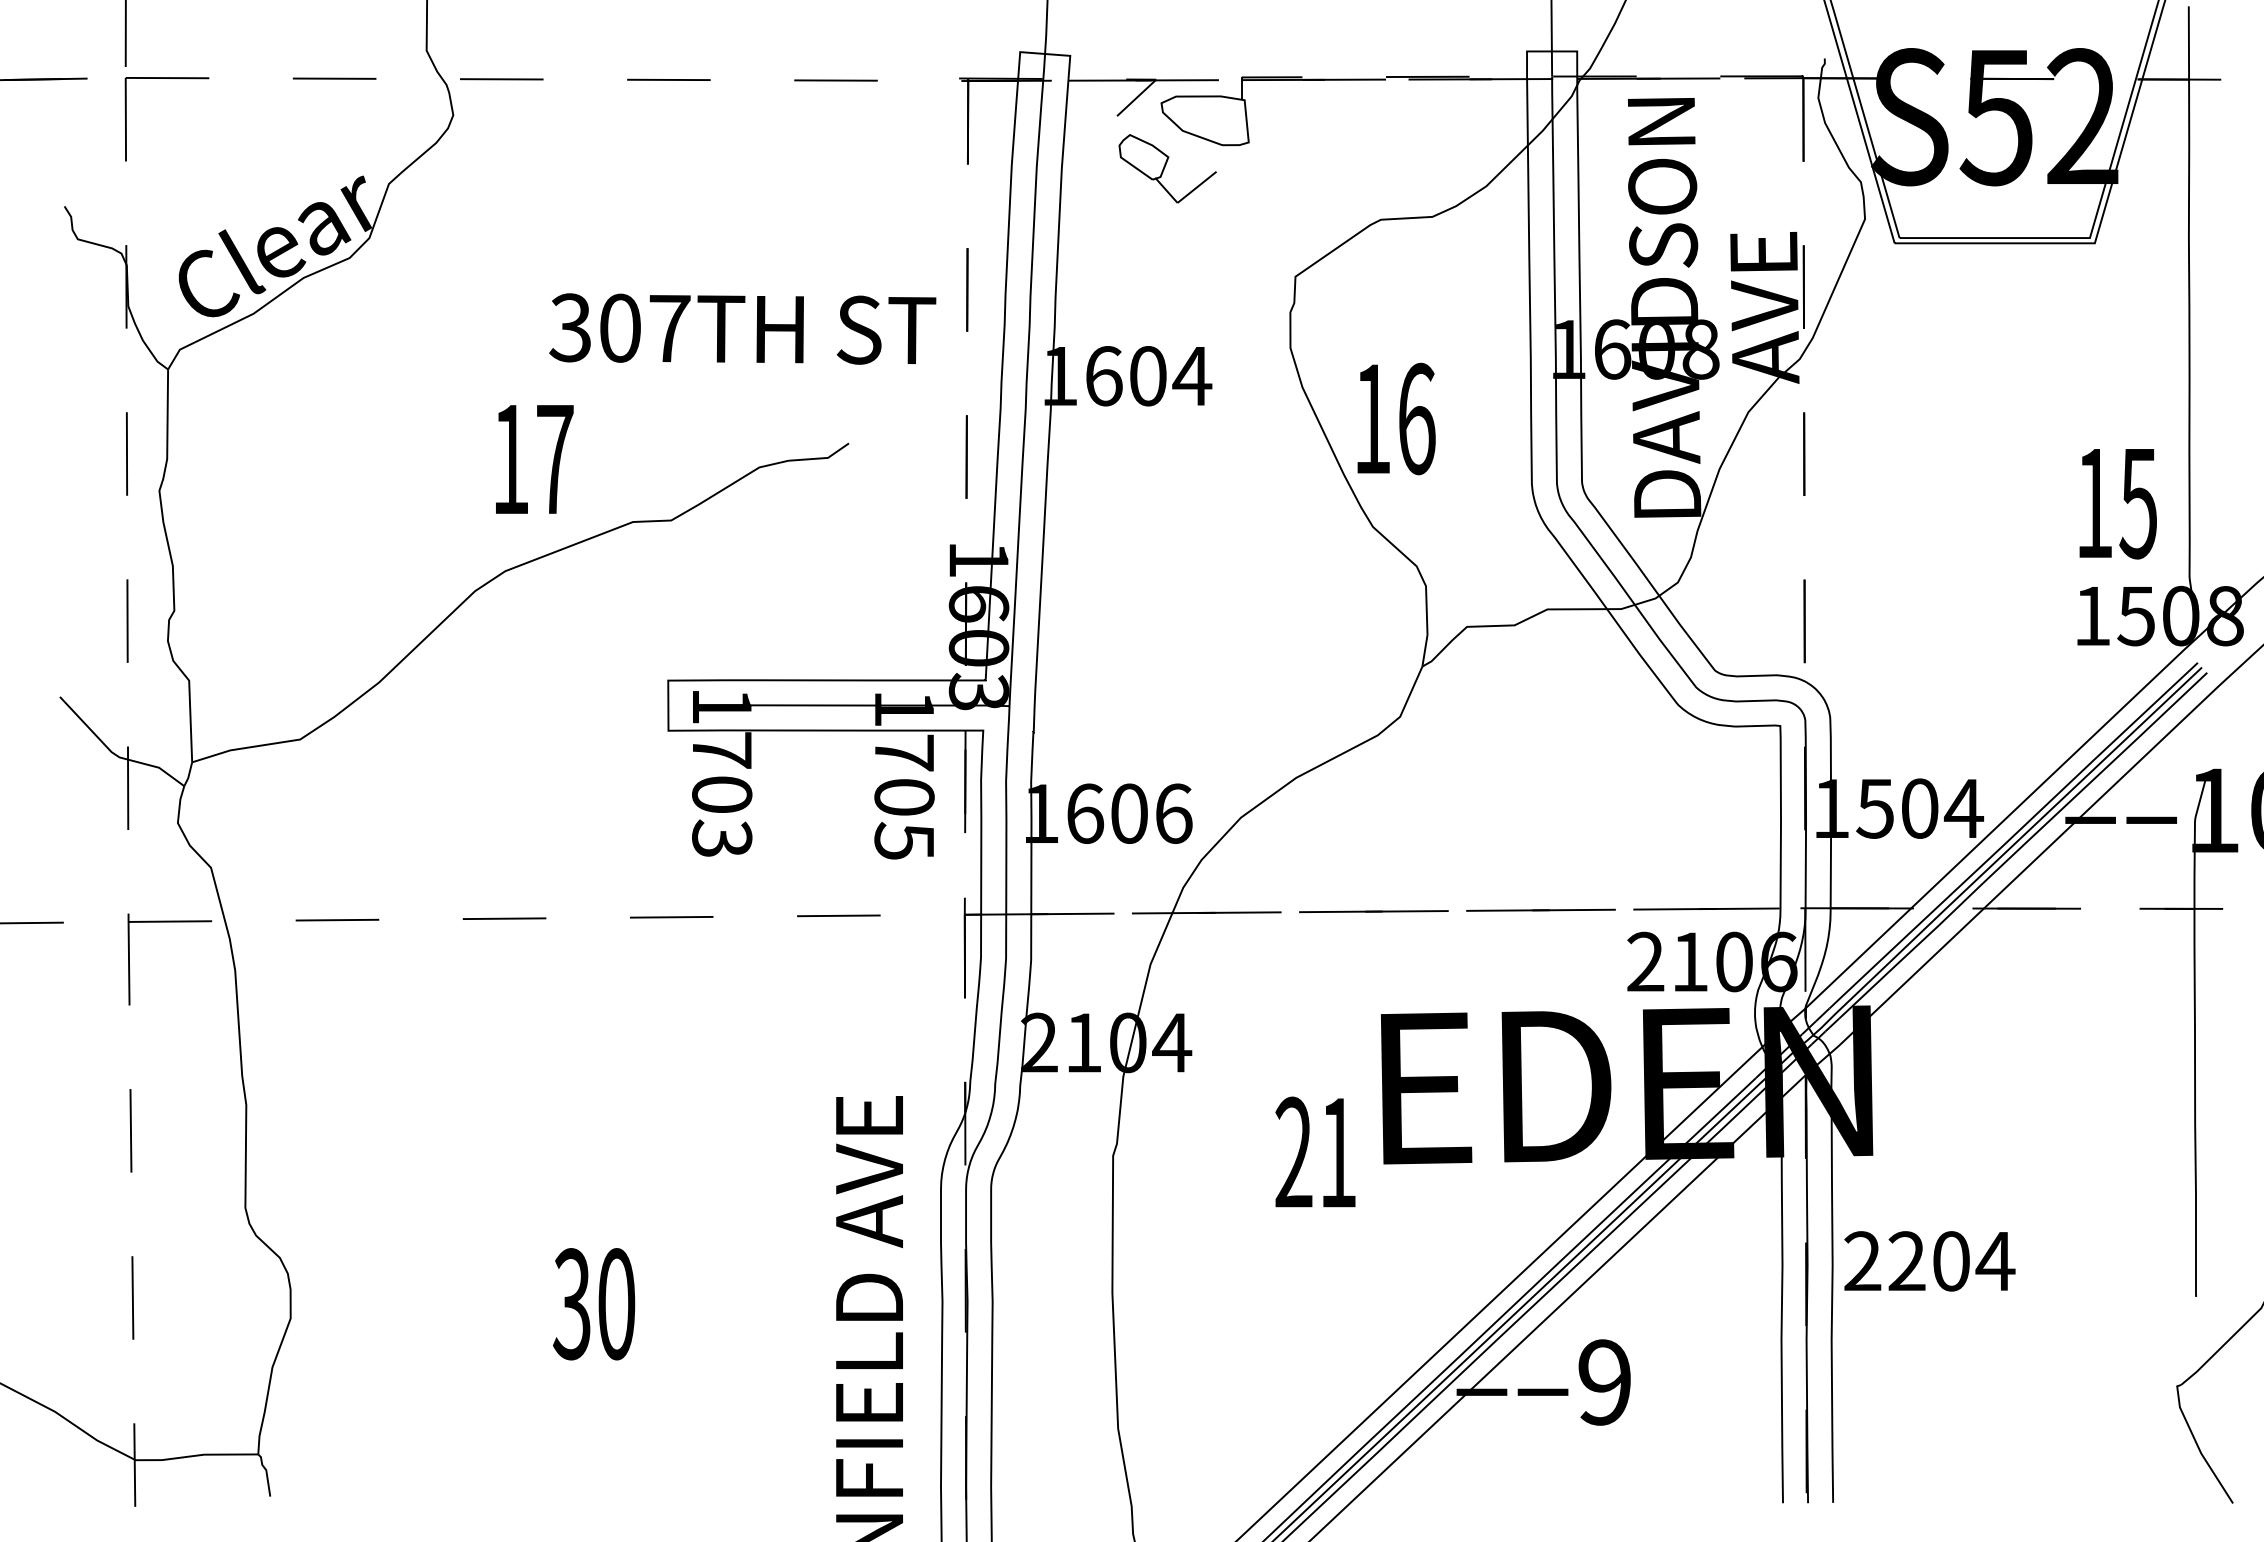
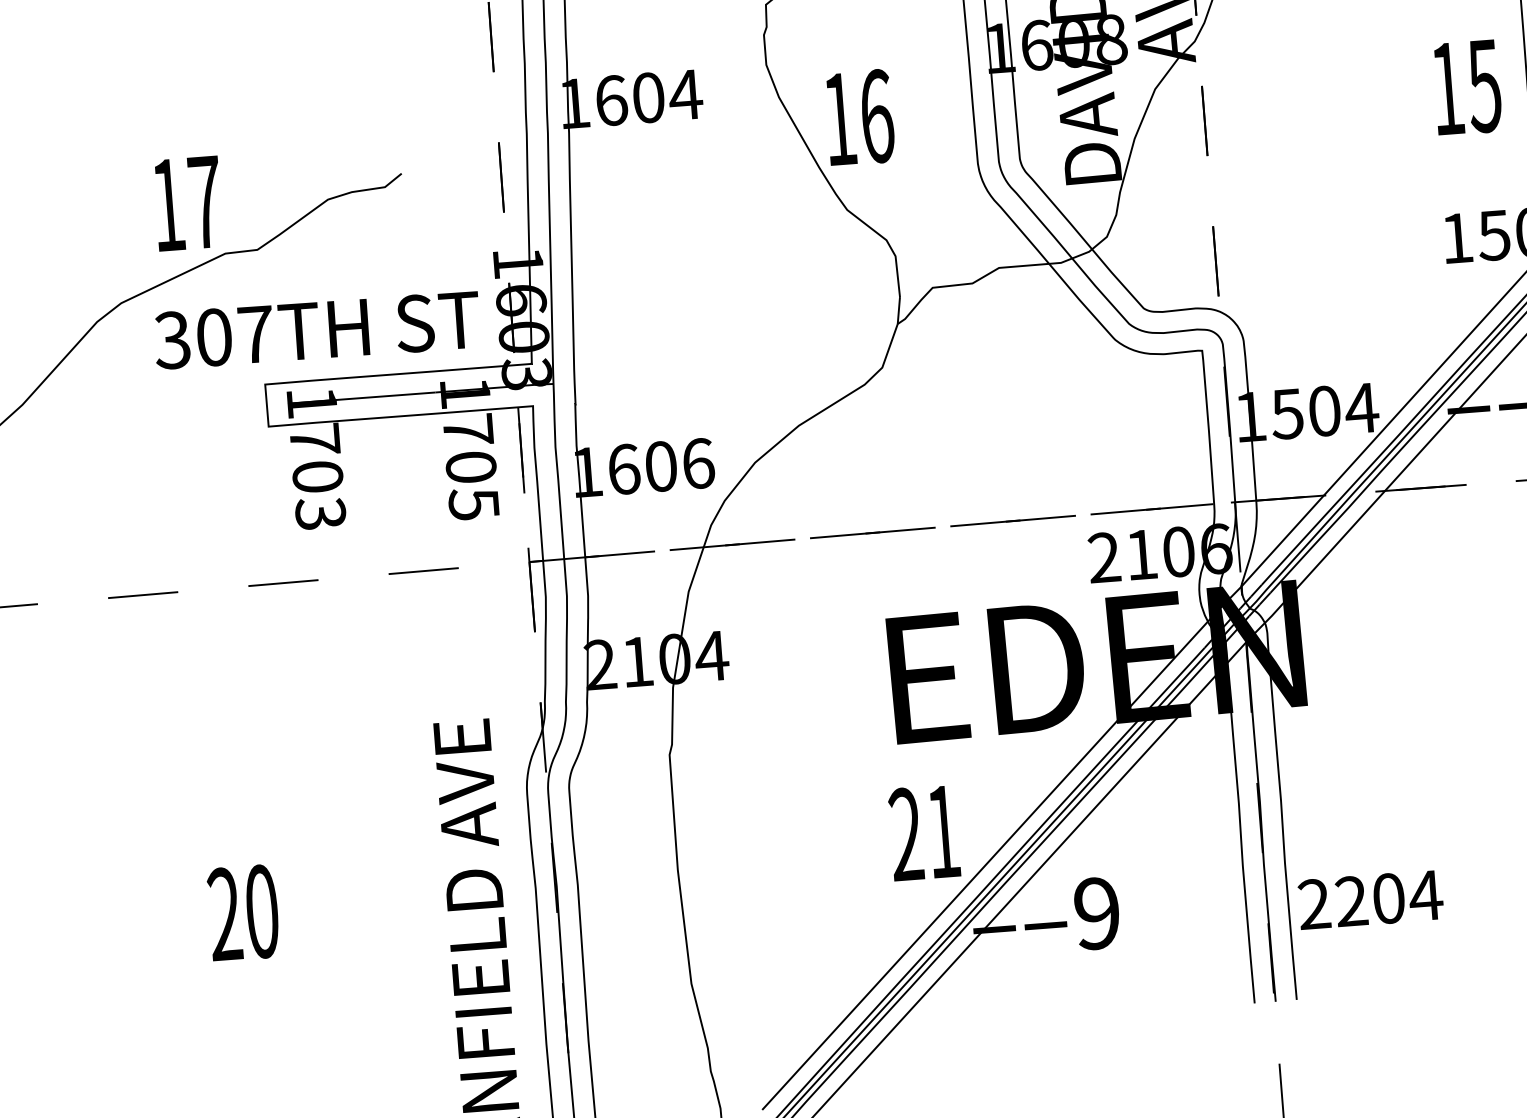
text: (742, 328) -> (316, 329), moved
text: (534, 459) -> (188, 203), moved
text: (2117, 504) -> (1466, 88), moved
text: (1315, 1151) -> (924, 832), moved
text: (1929, 1261) -> (1370, 900), moved
text: (571, 1304) -> (224, 914), 30 -> 20

